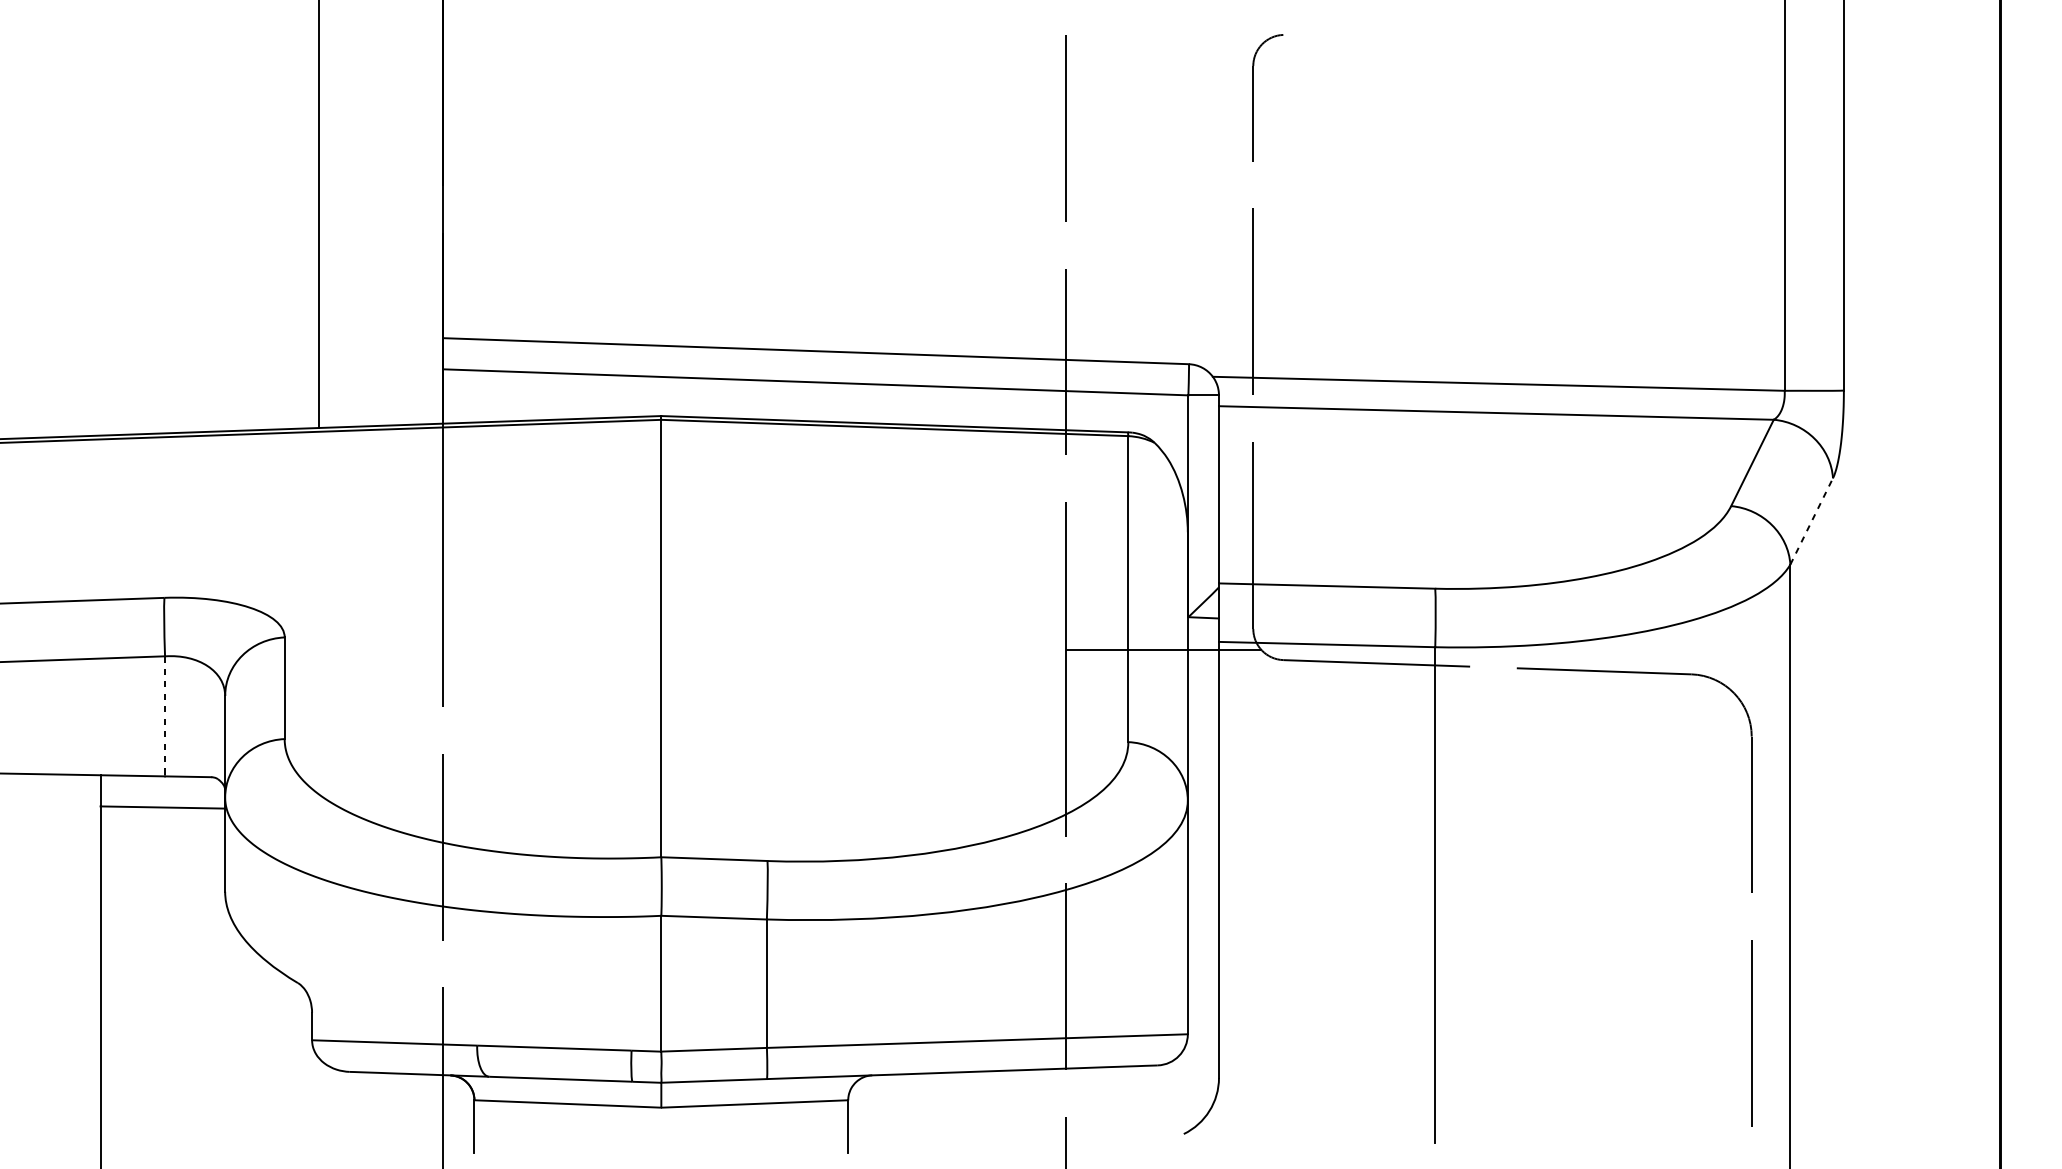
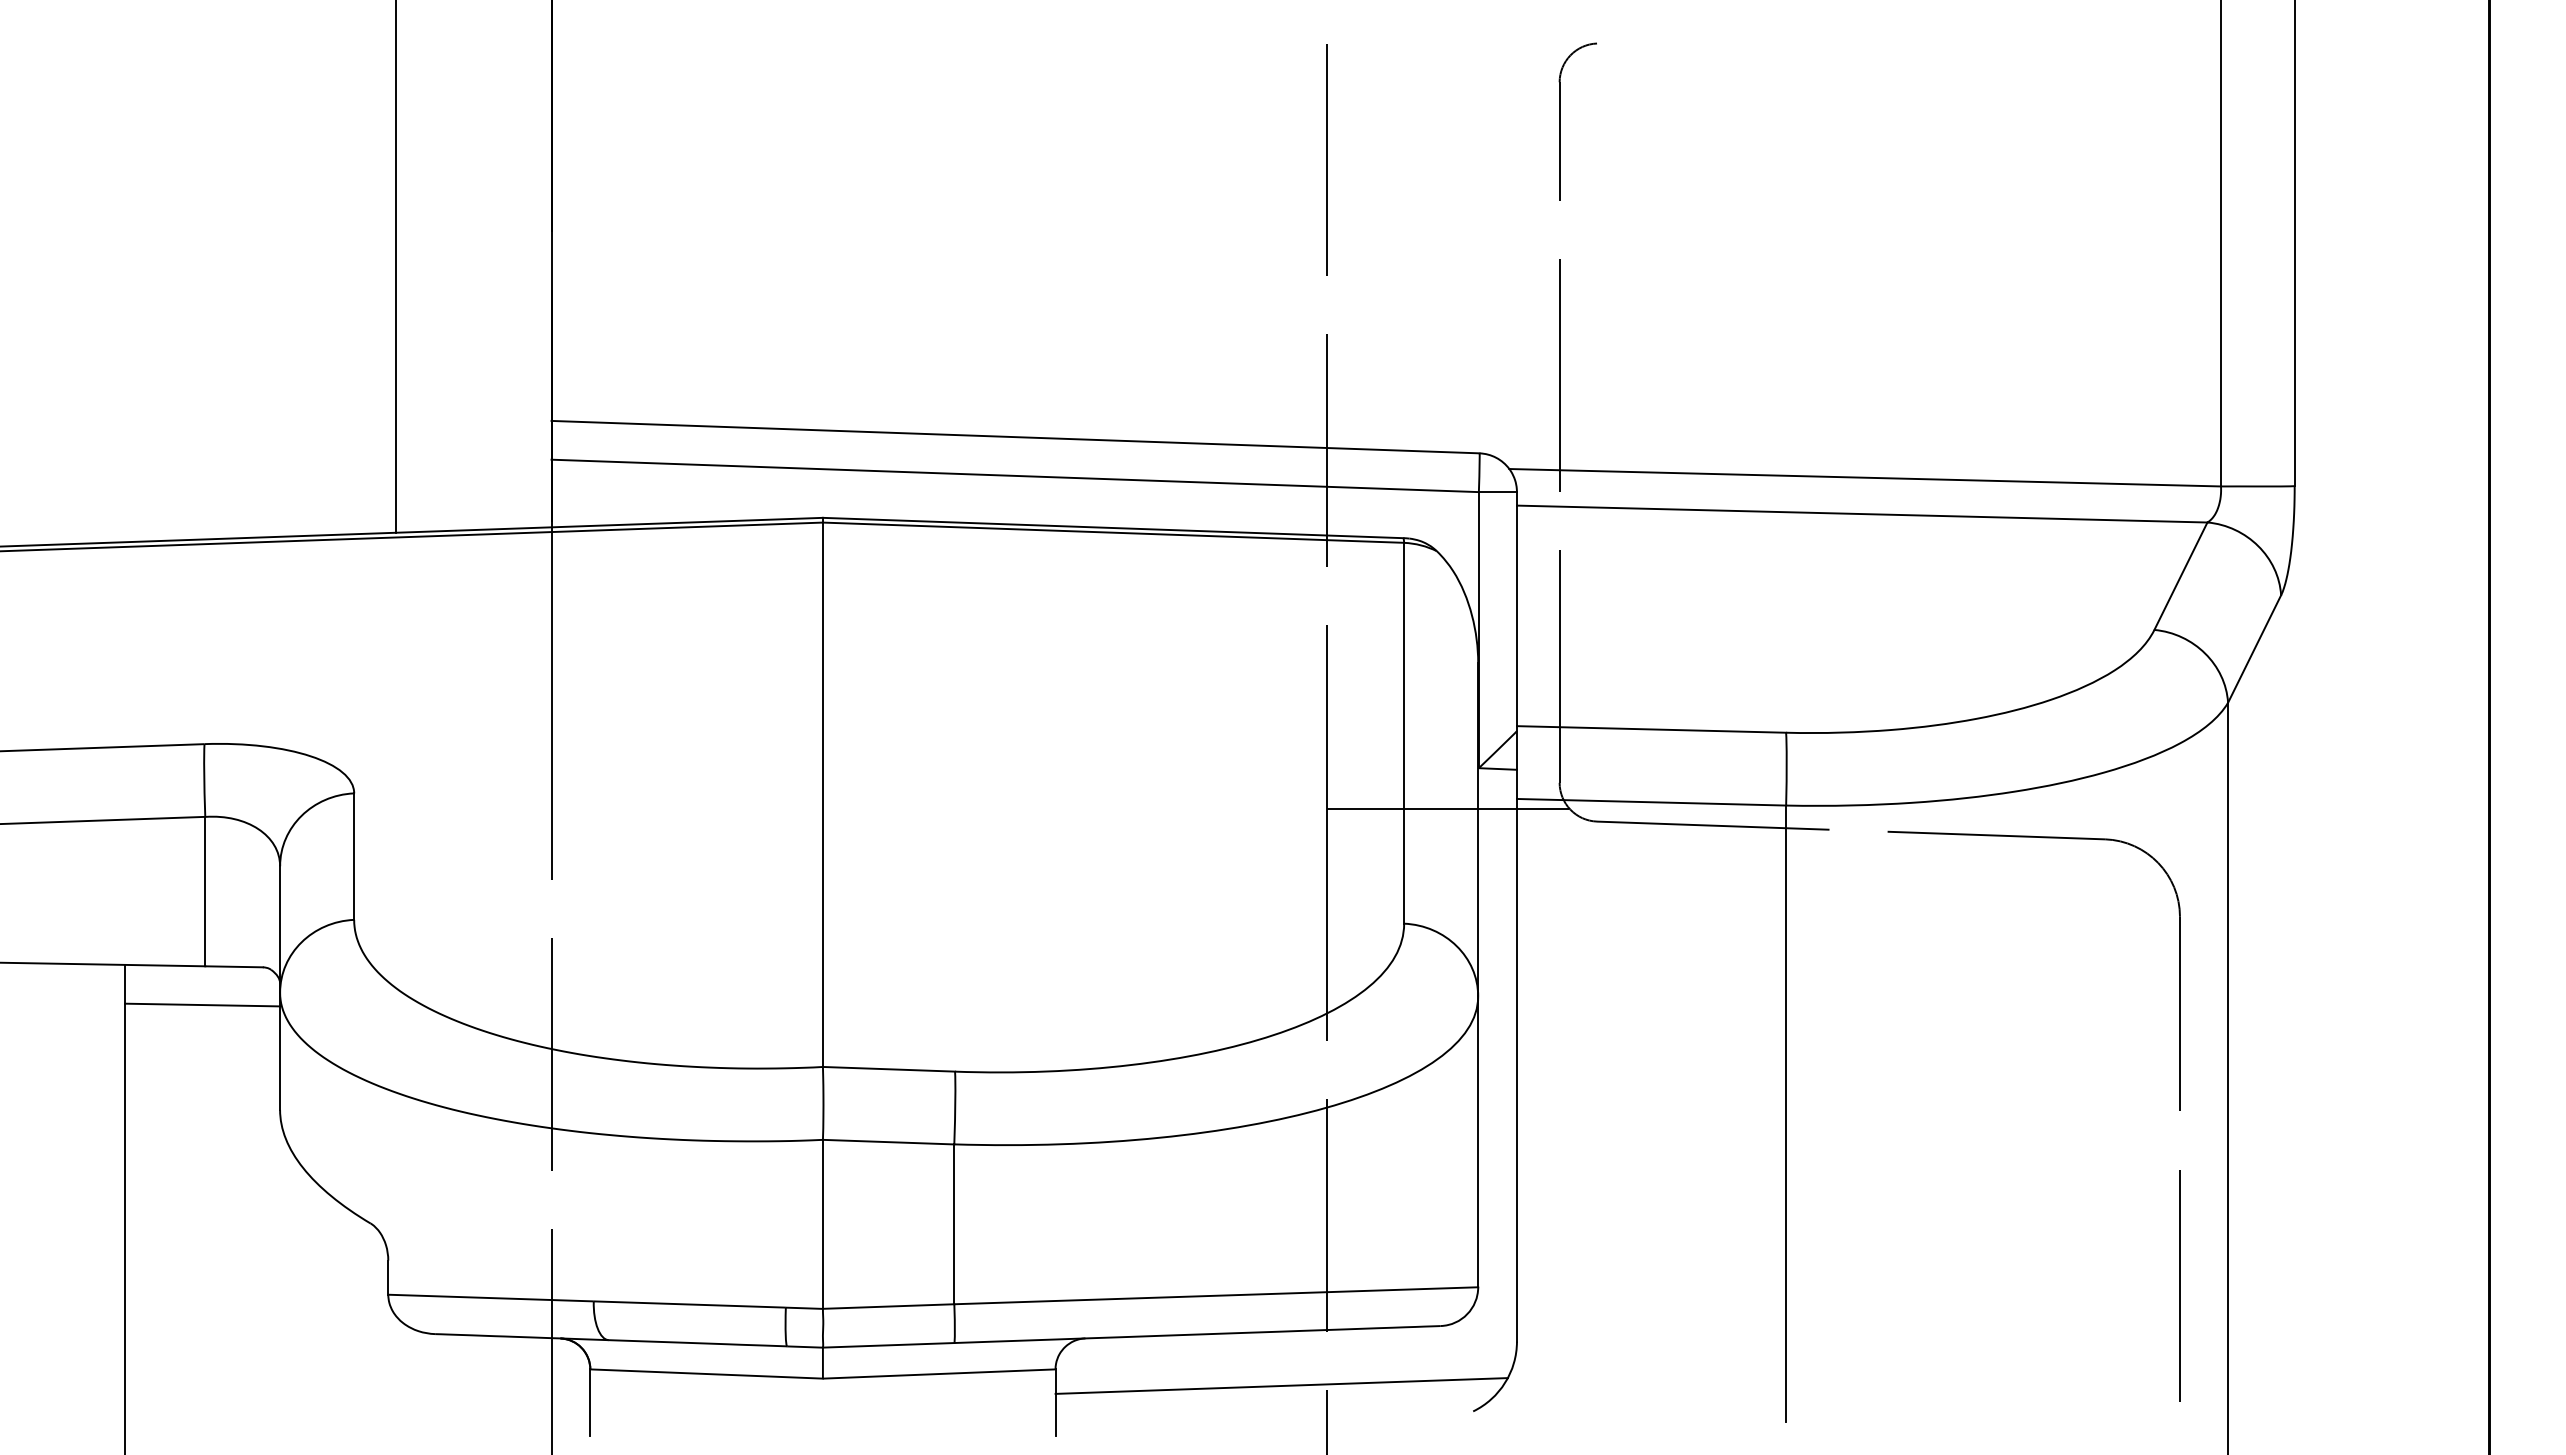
line: (1811, 521) -> (2254, 649), dashed -> solid
line: (165, 716) -> (205, 891), dashed -> solid
line: (1029, 1113) -> (1281, 1385), added

